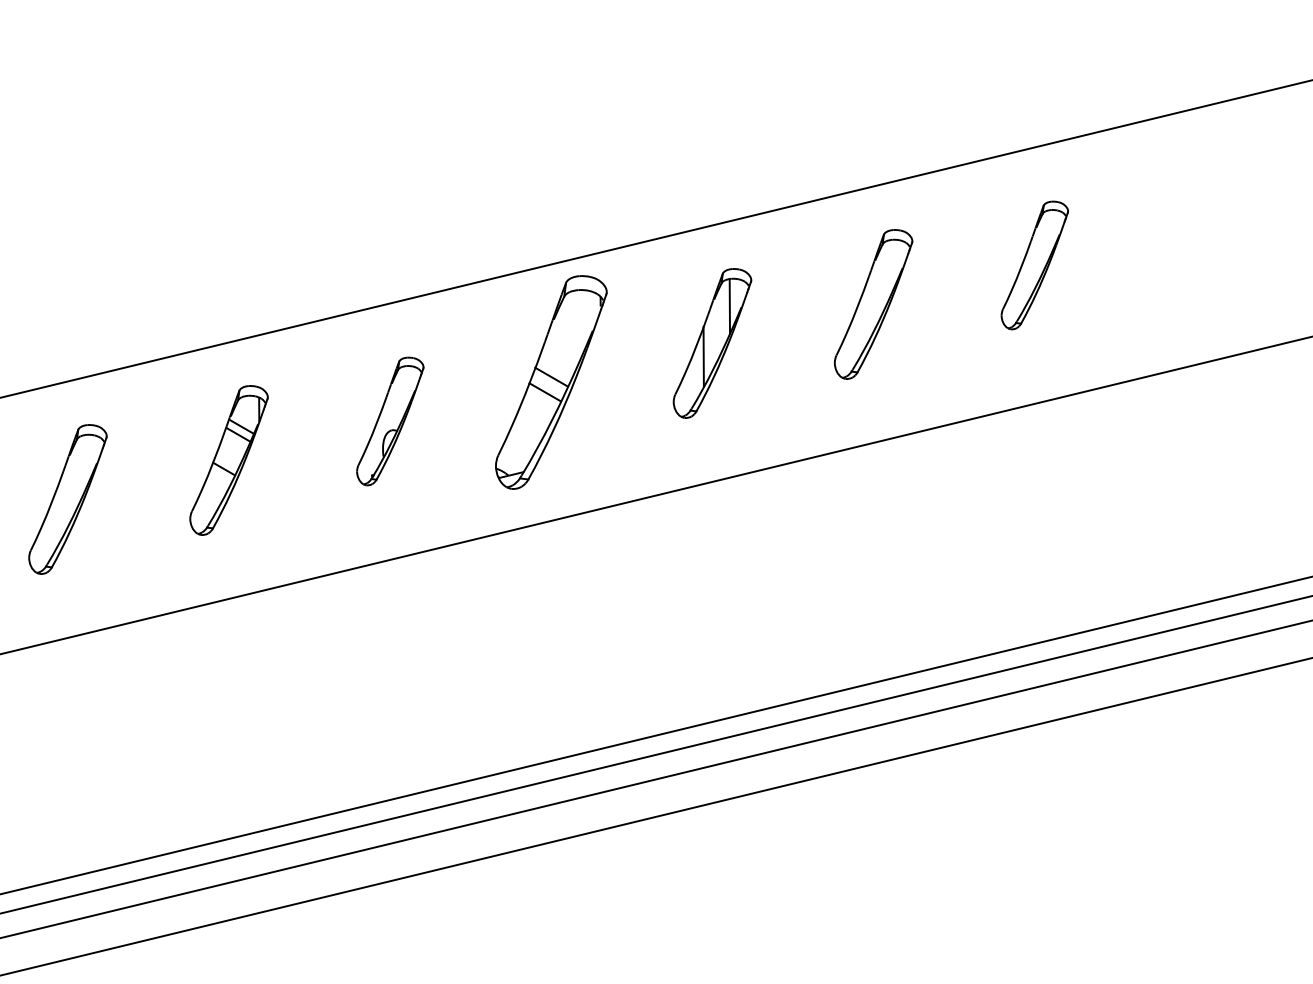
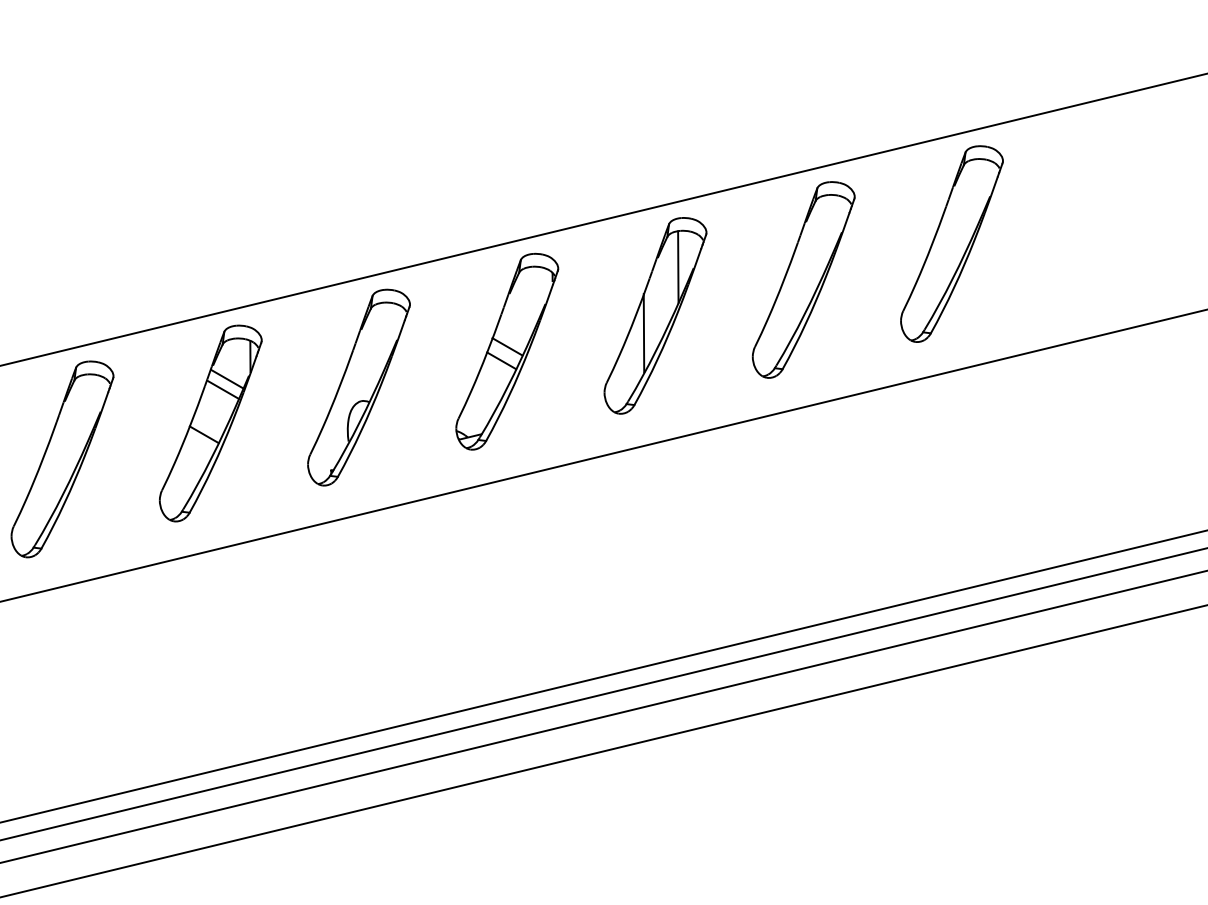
part: (1034, 265) -> (951, 244), size x1.67
part: (873, 304) -> (803, 279), size x1.43
part: (712, 343) -> (655, 315), size x1.43
part: (390, 421) -> (359, 387), size x1.67
part: (228, 460) -> (210, 423), size x1.43
part: (67, 499) -> (62, 459), size x1.43

